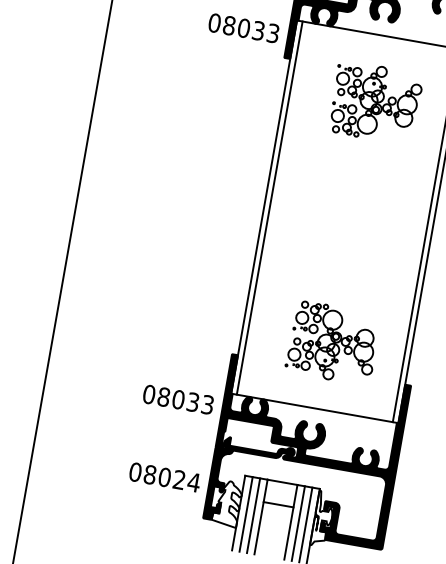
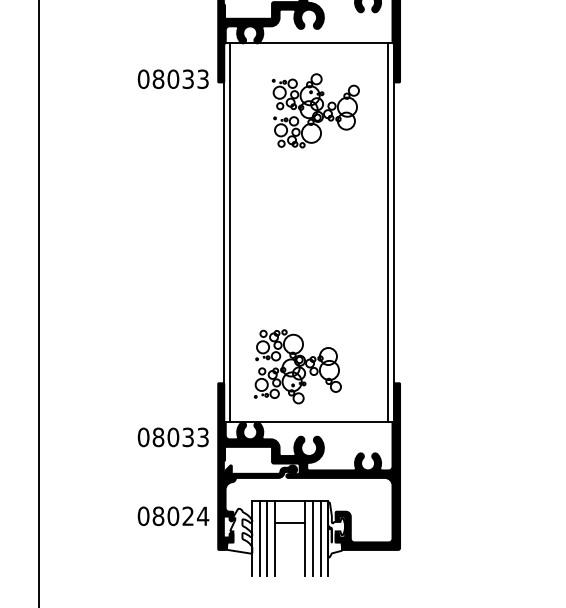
text: (243, 27) -> (172, 78), moved
part: (332, 342) -> (297, 366), moved

